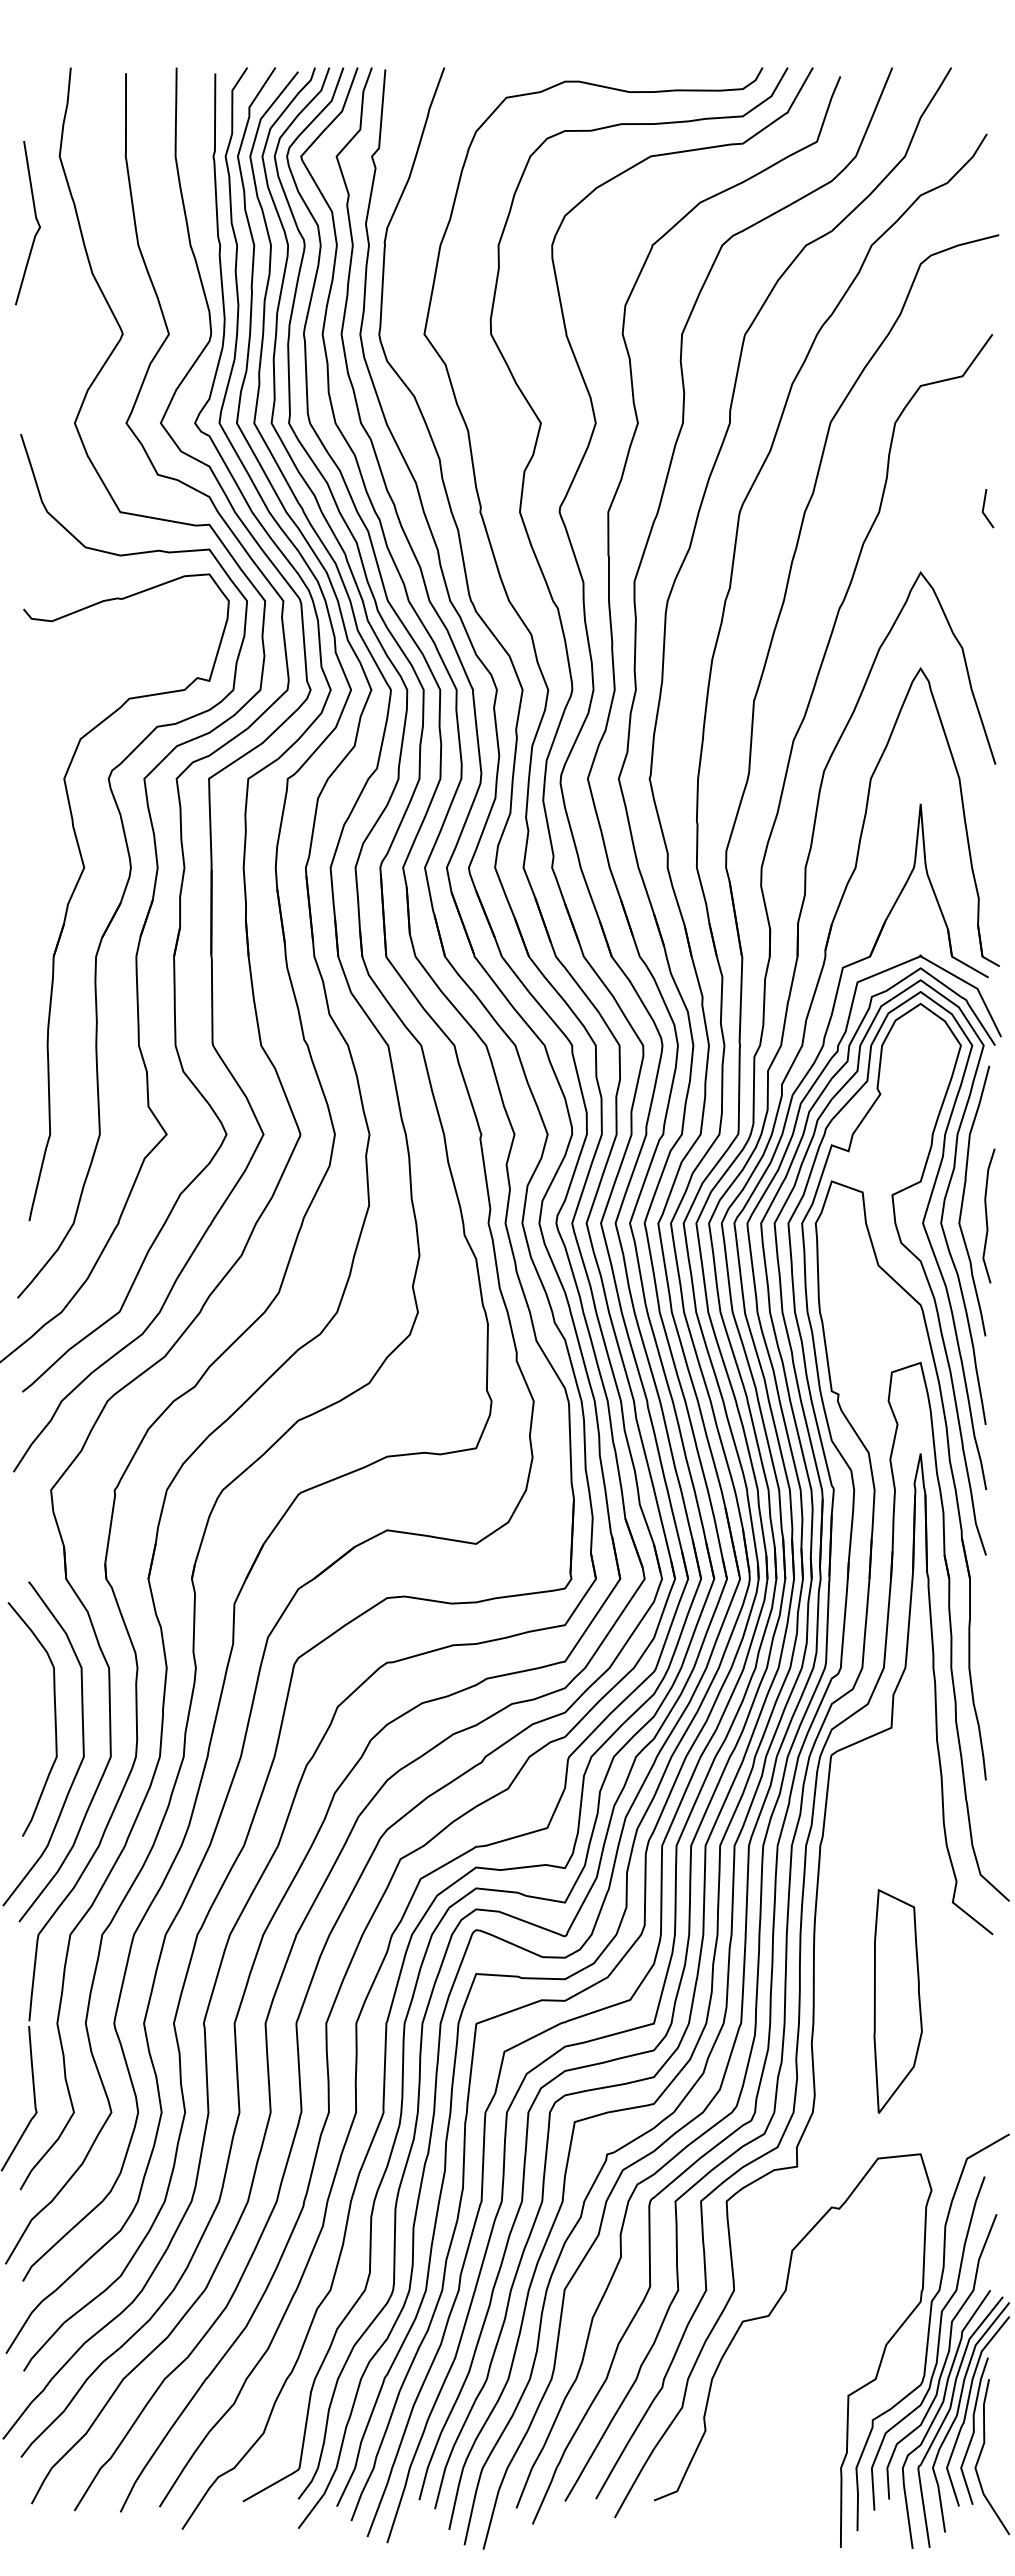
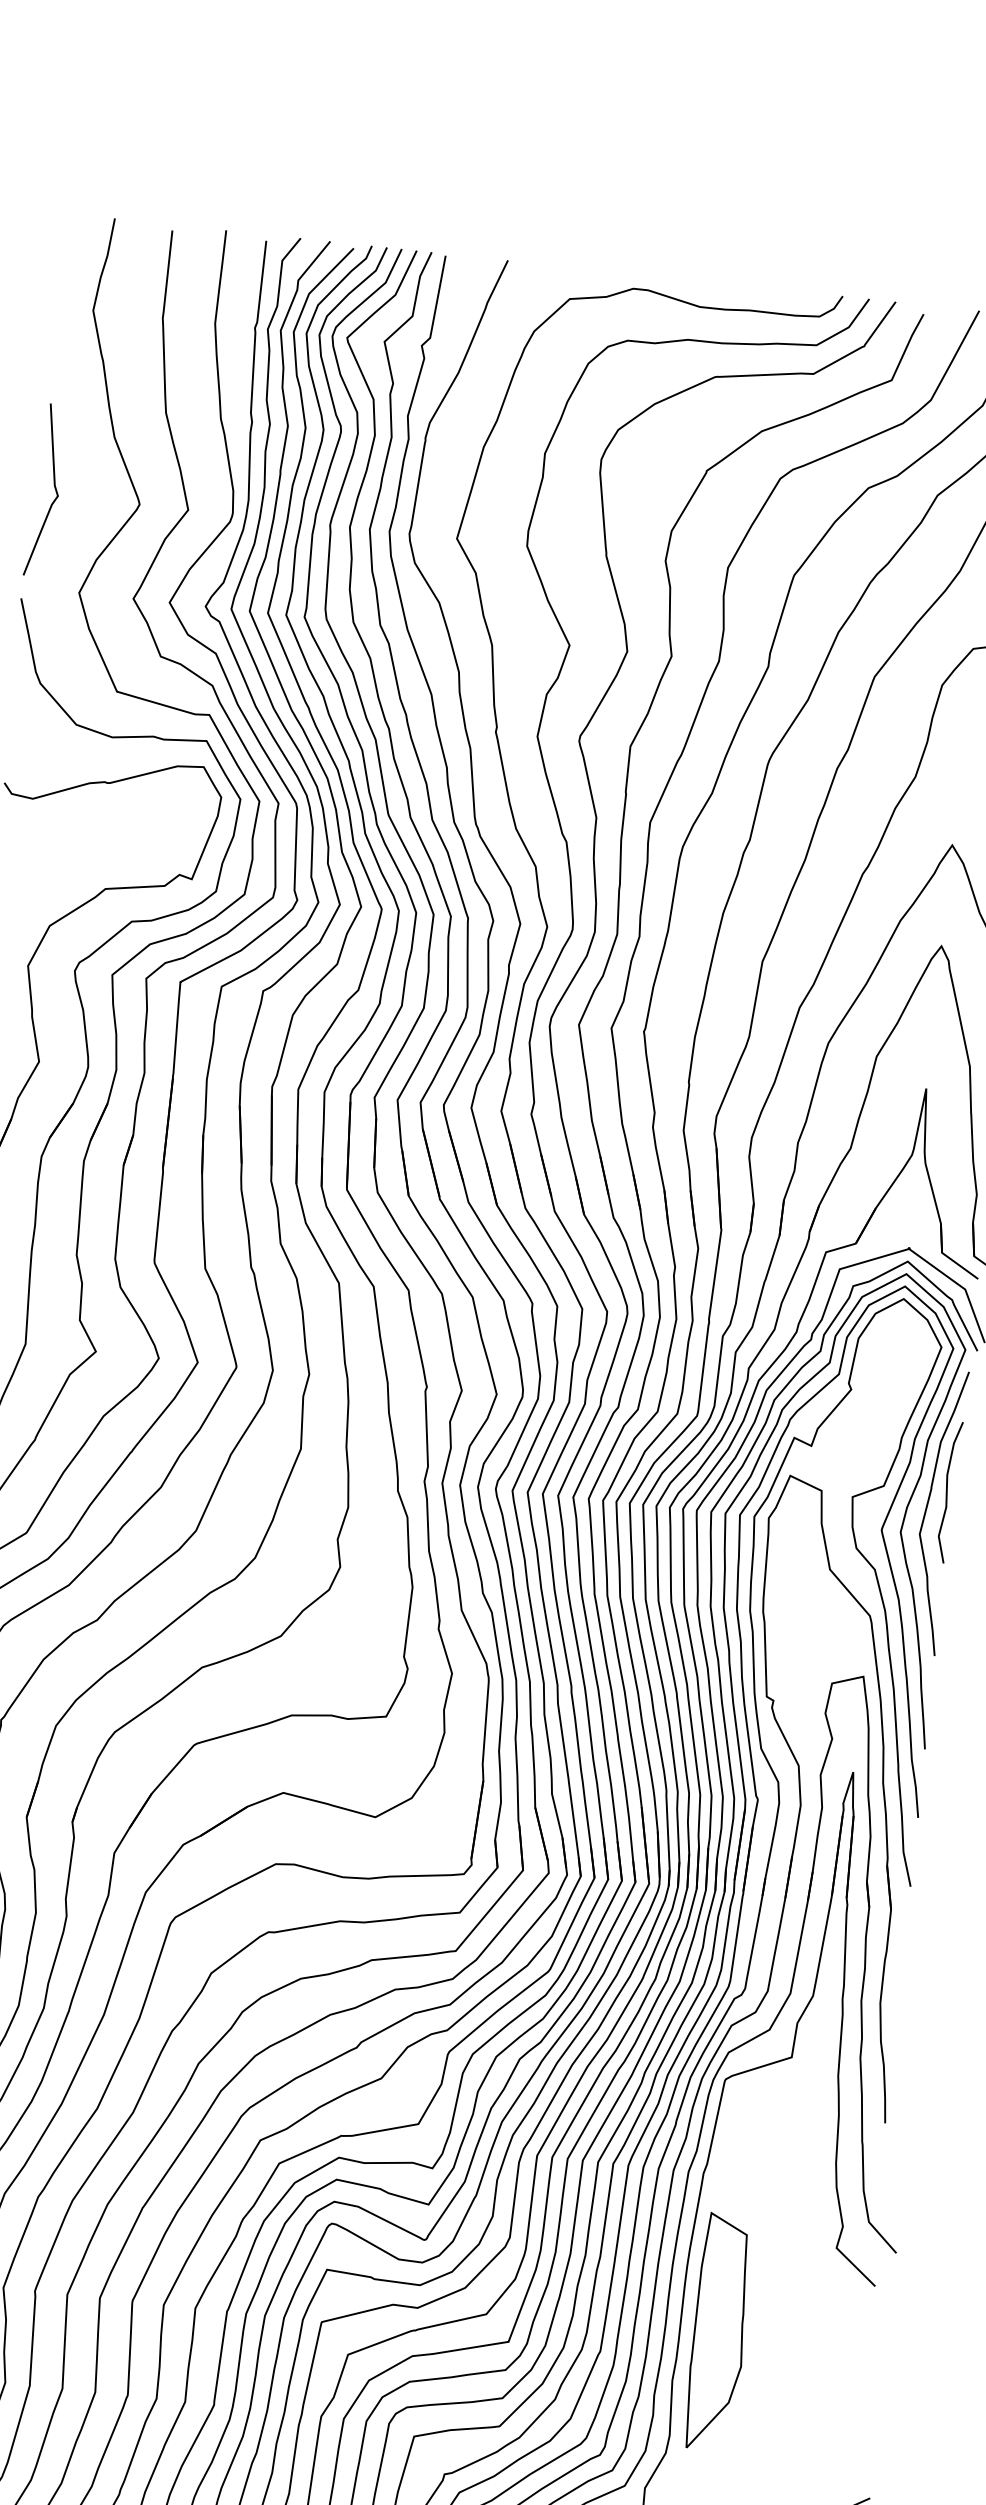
curve: (35, 219) -> (53, 487), moved
curve: (987, 1215) -> (947, 1491), moved
part: (897, 2001) -> (718, 2332), moved

